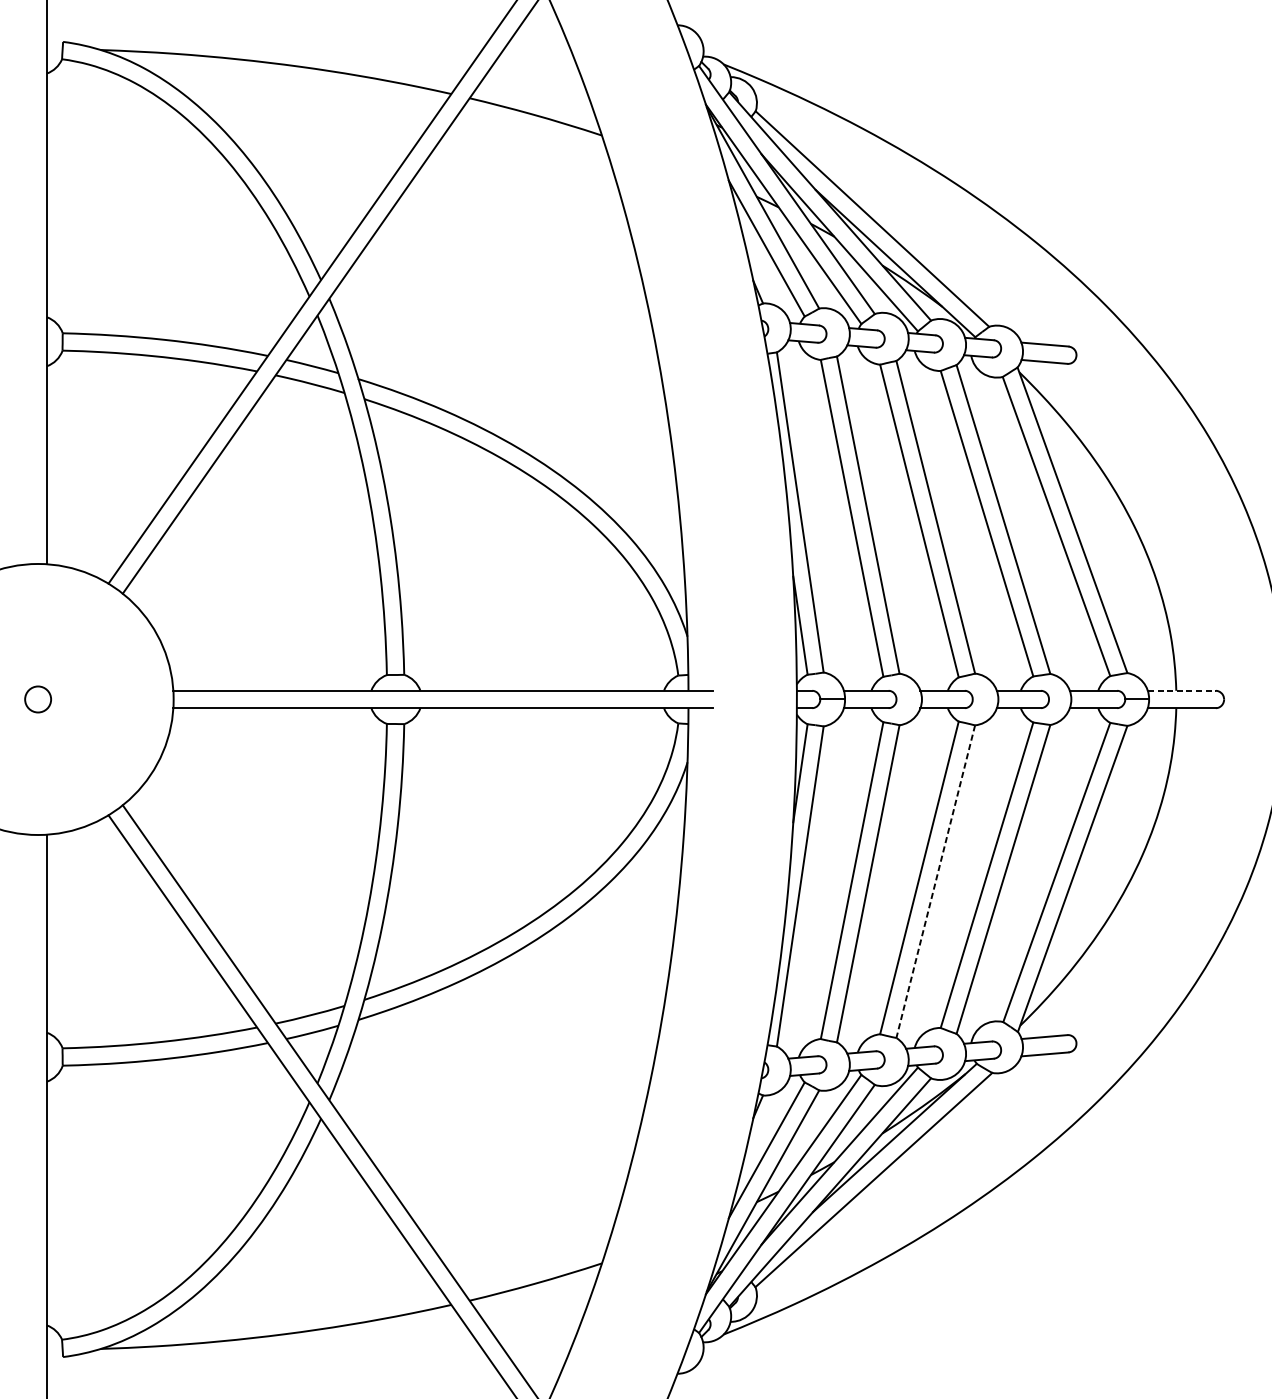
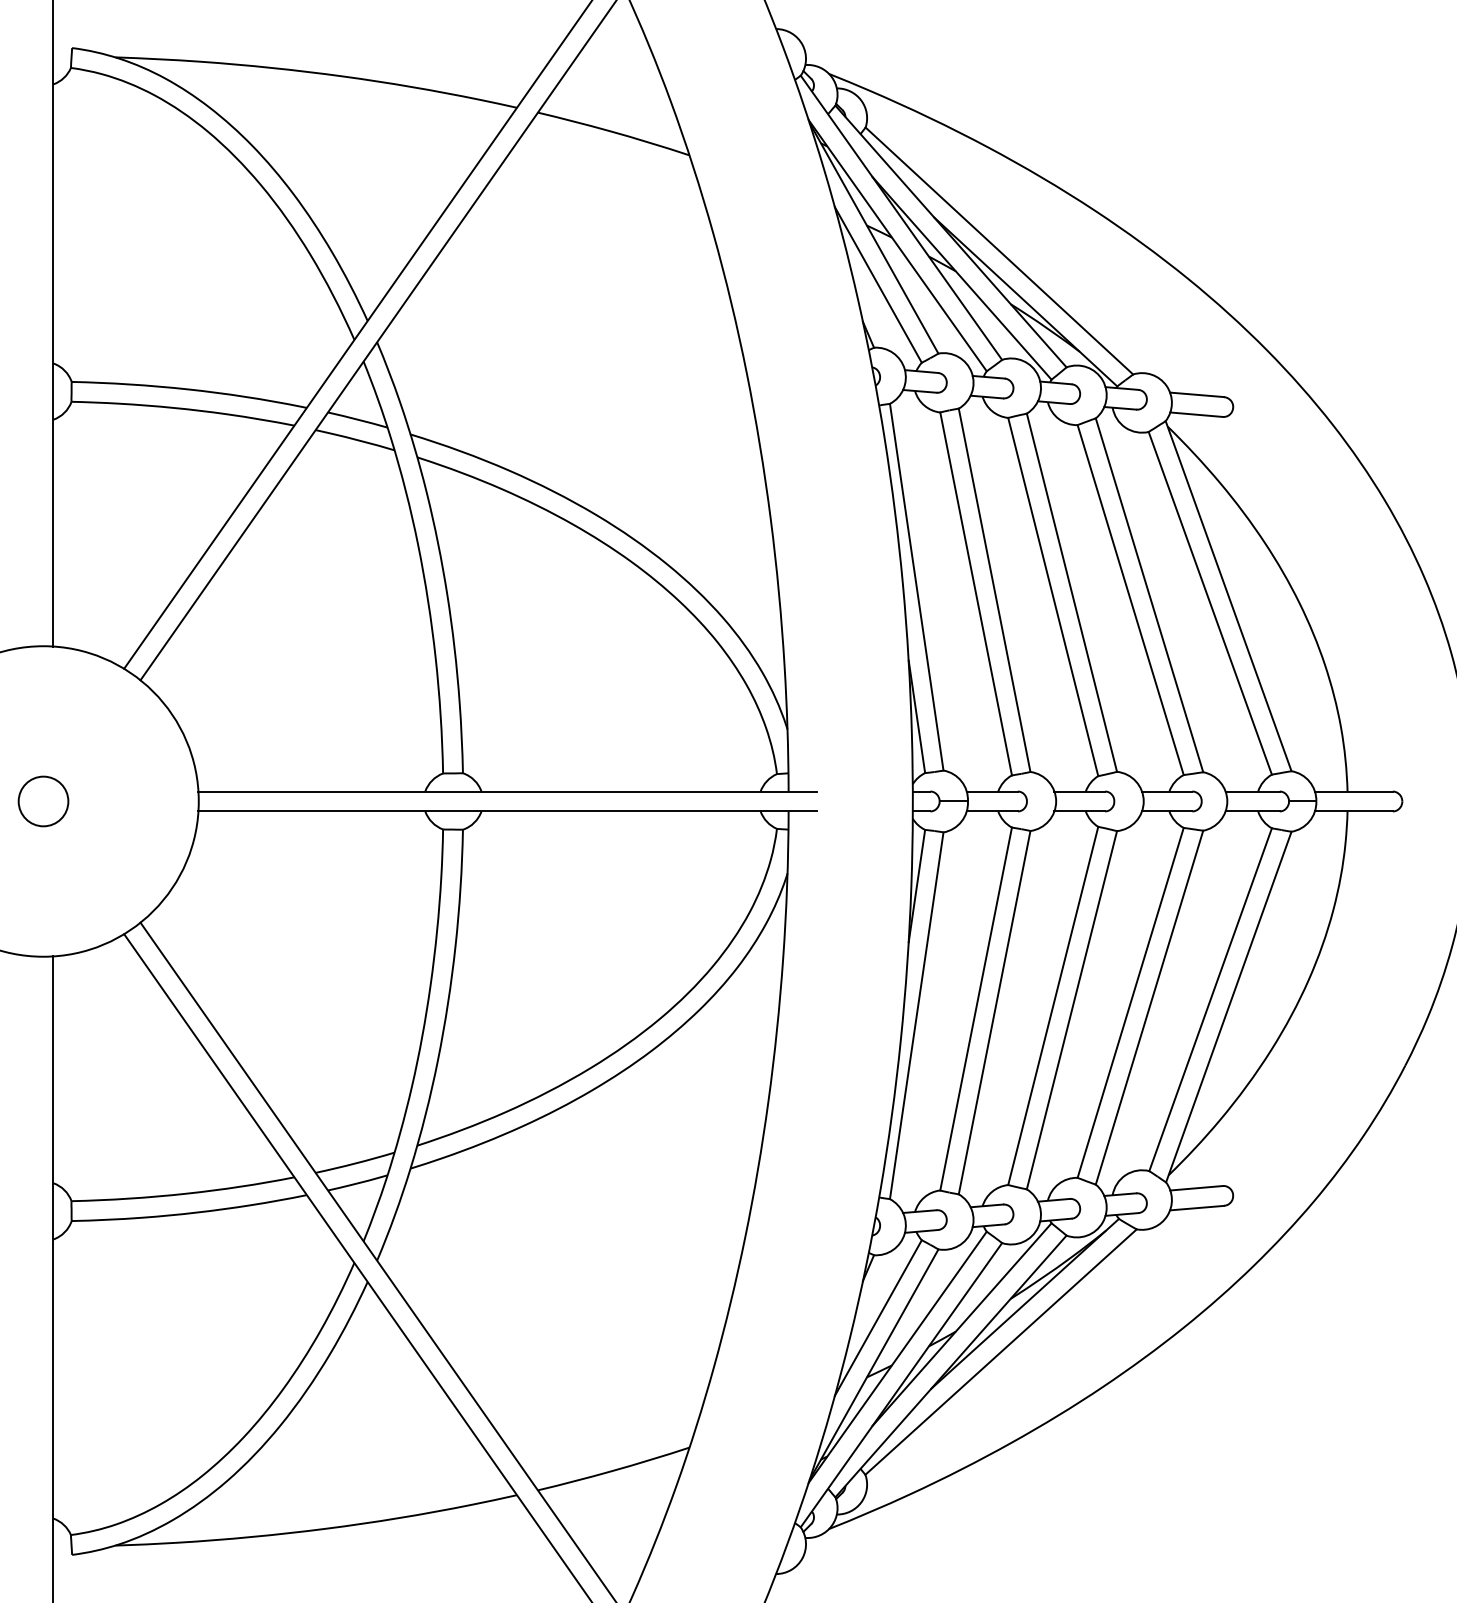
line: (1181, 690) -> (1353, 791), dashed -> solid
circle: (38, 699) -> (43, 801), size x1.67
line: (935, 881) -> (1071, 1010), dashed -> solid

